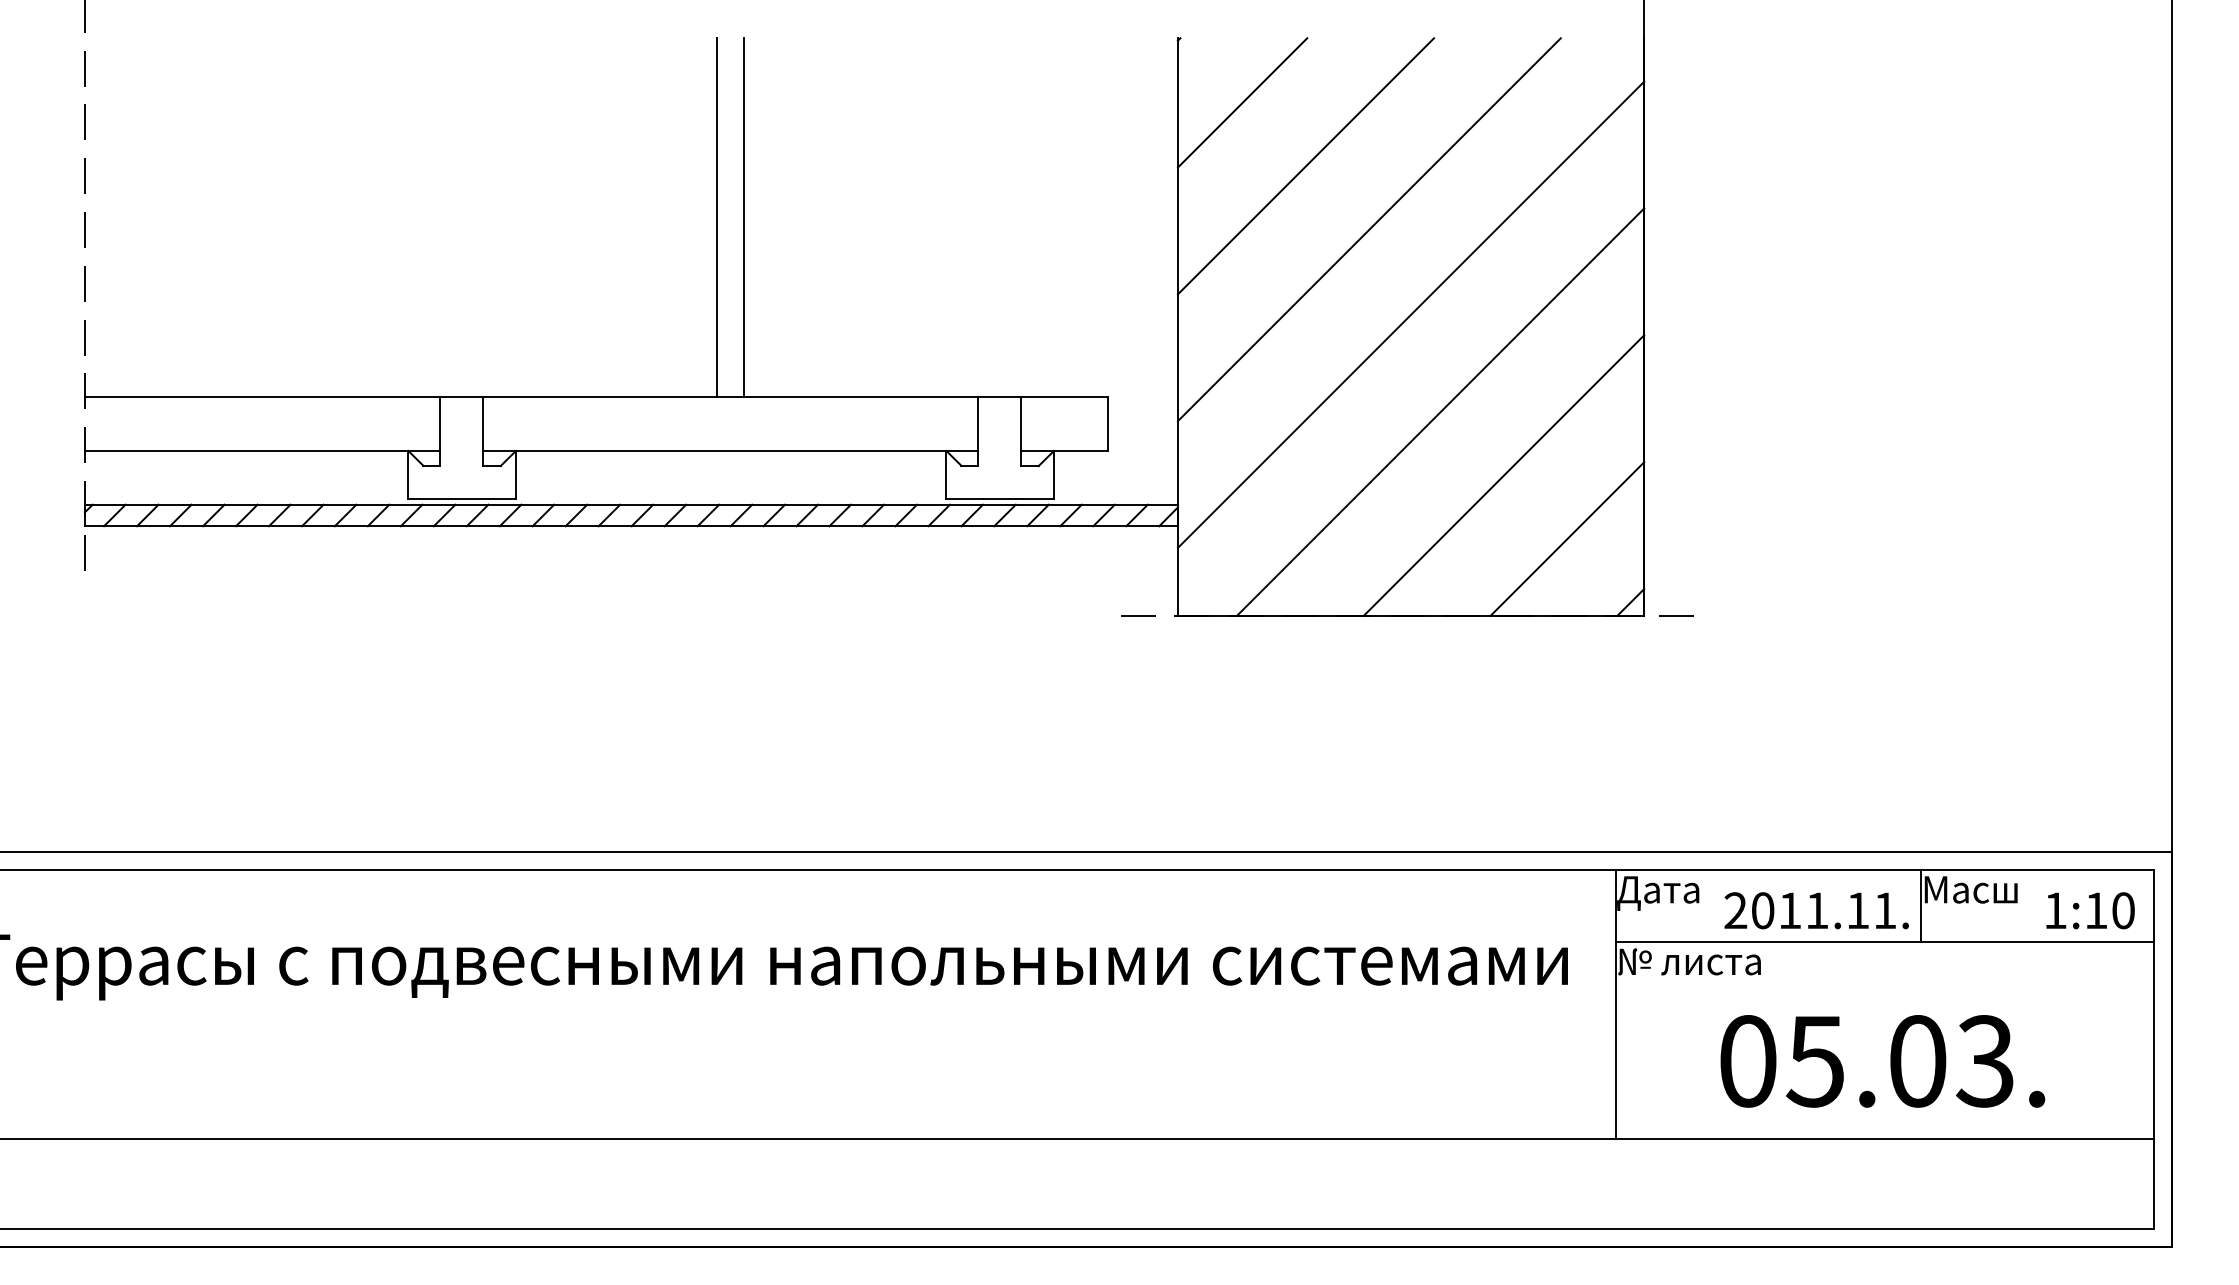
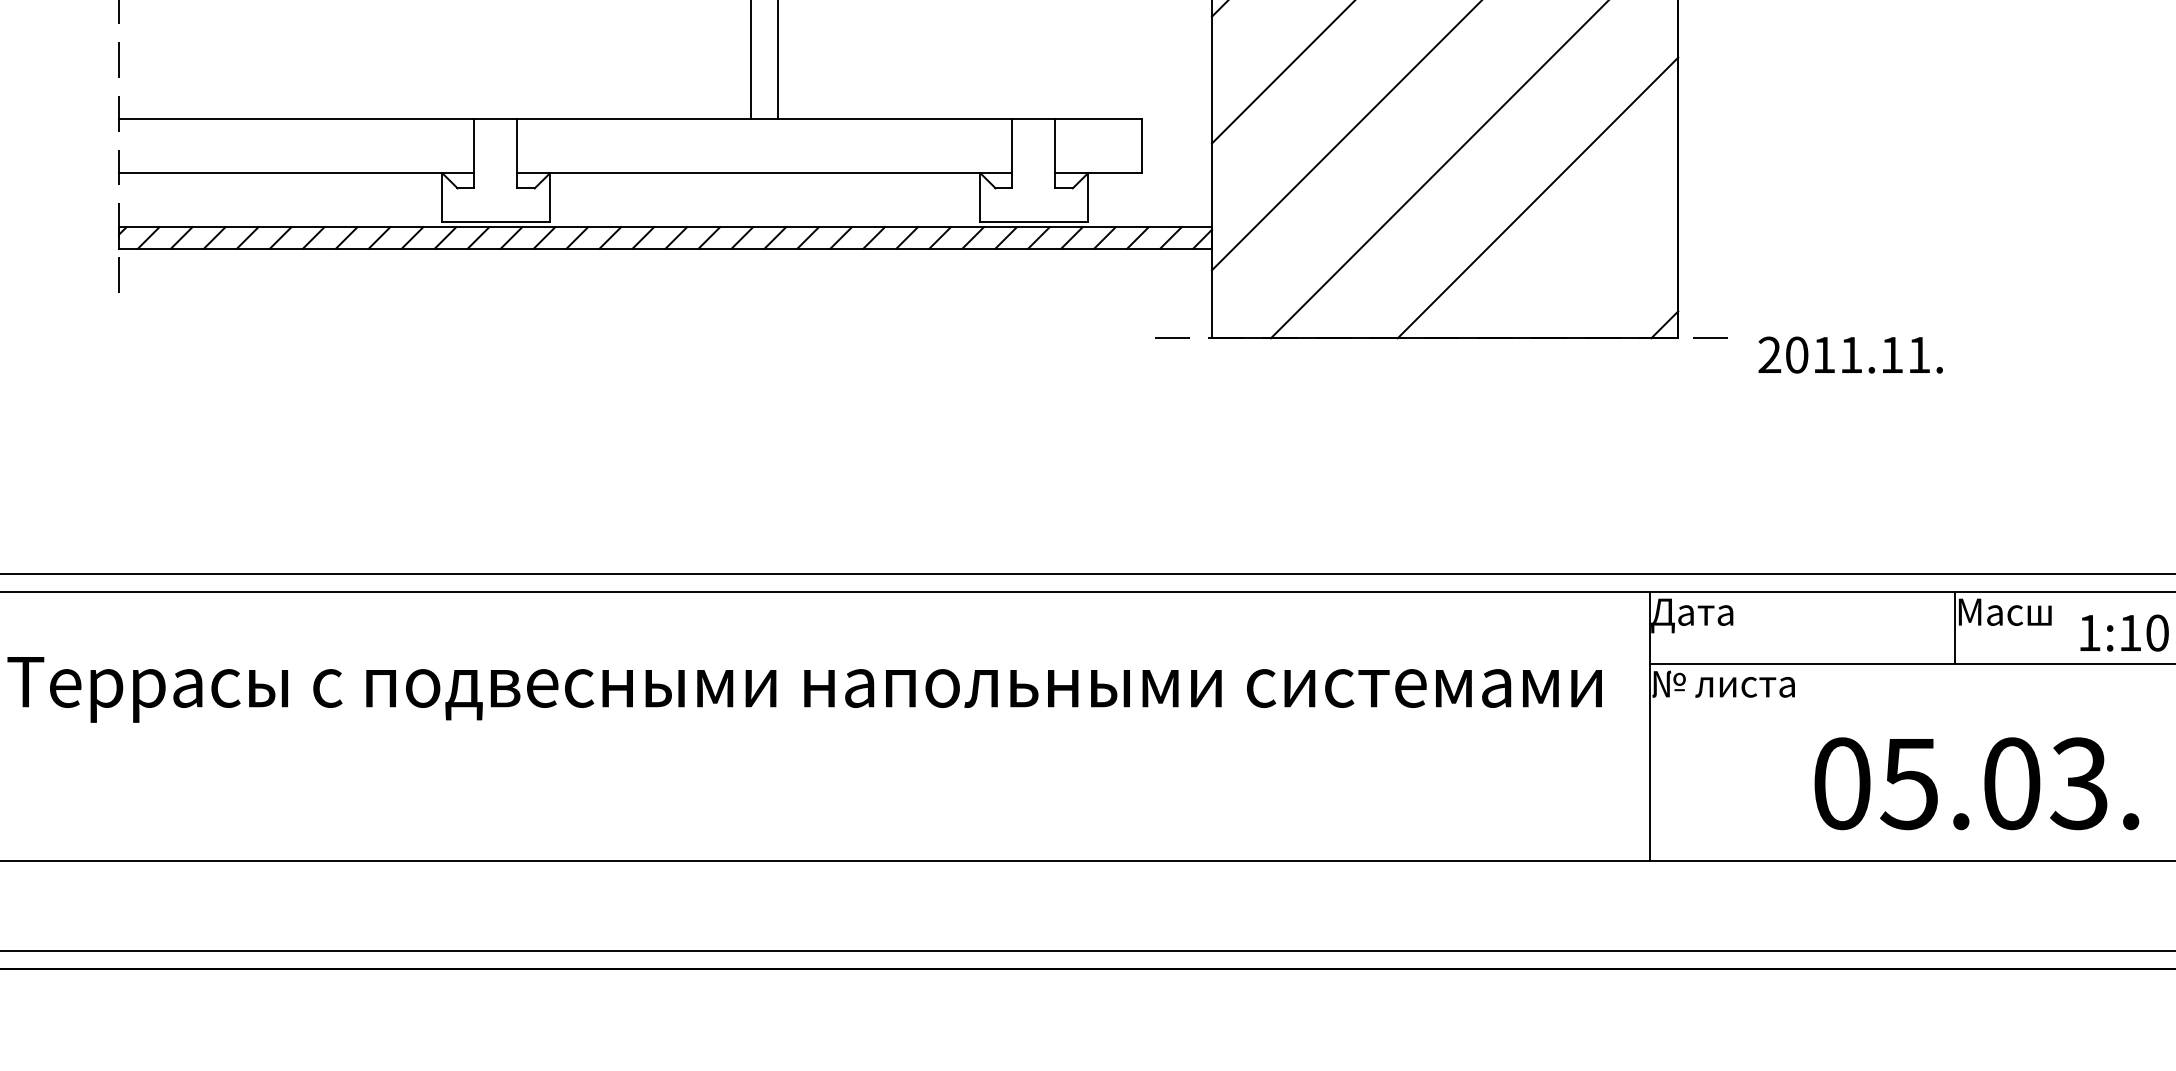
line: (1567, 538) -> (1601, 260), removed
text: (1816, 910) -> (1850, 354), moved
text: (1882, 1061) -> (1976, 783), moved

